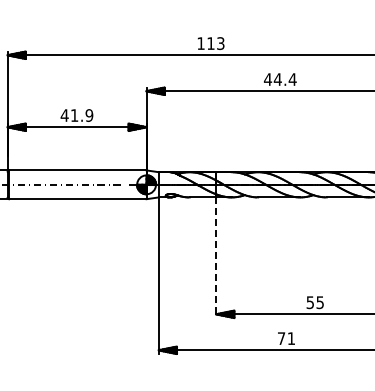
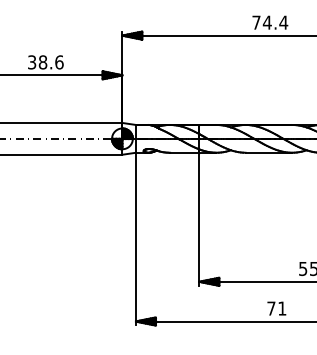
text: (268, 79) -> (257, 22), 44.4 -> 74.4
text: (76, 115) -> (45, 62), 41.9 -> 38.6
line: (216, 258) -> (199, 220), dashed -> solid

